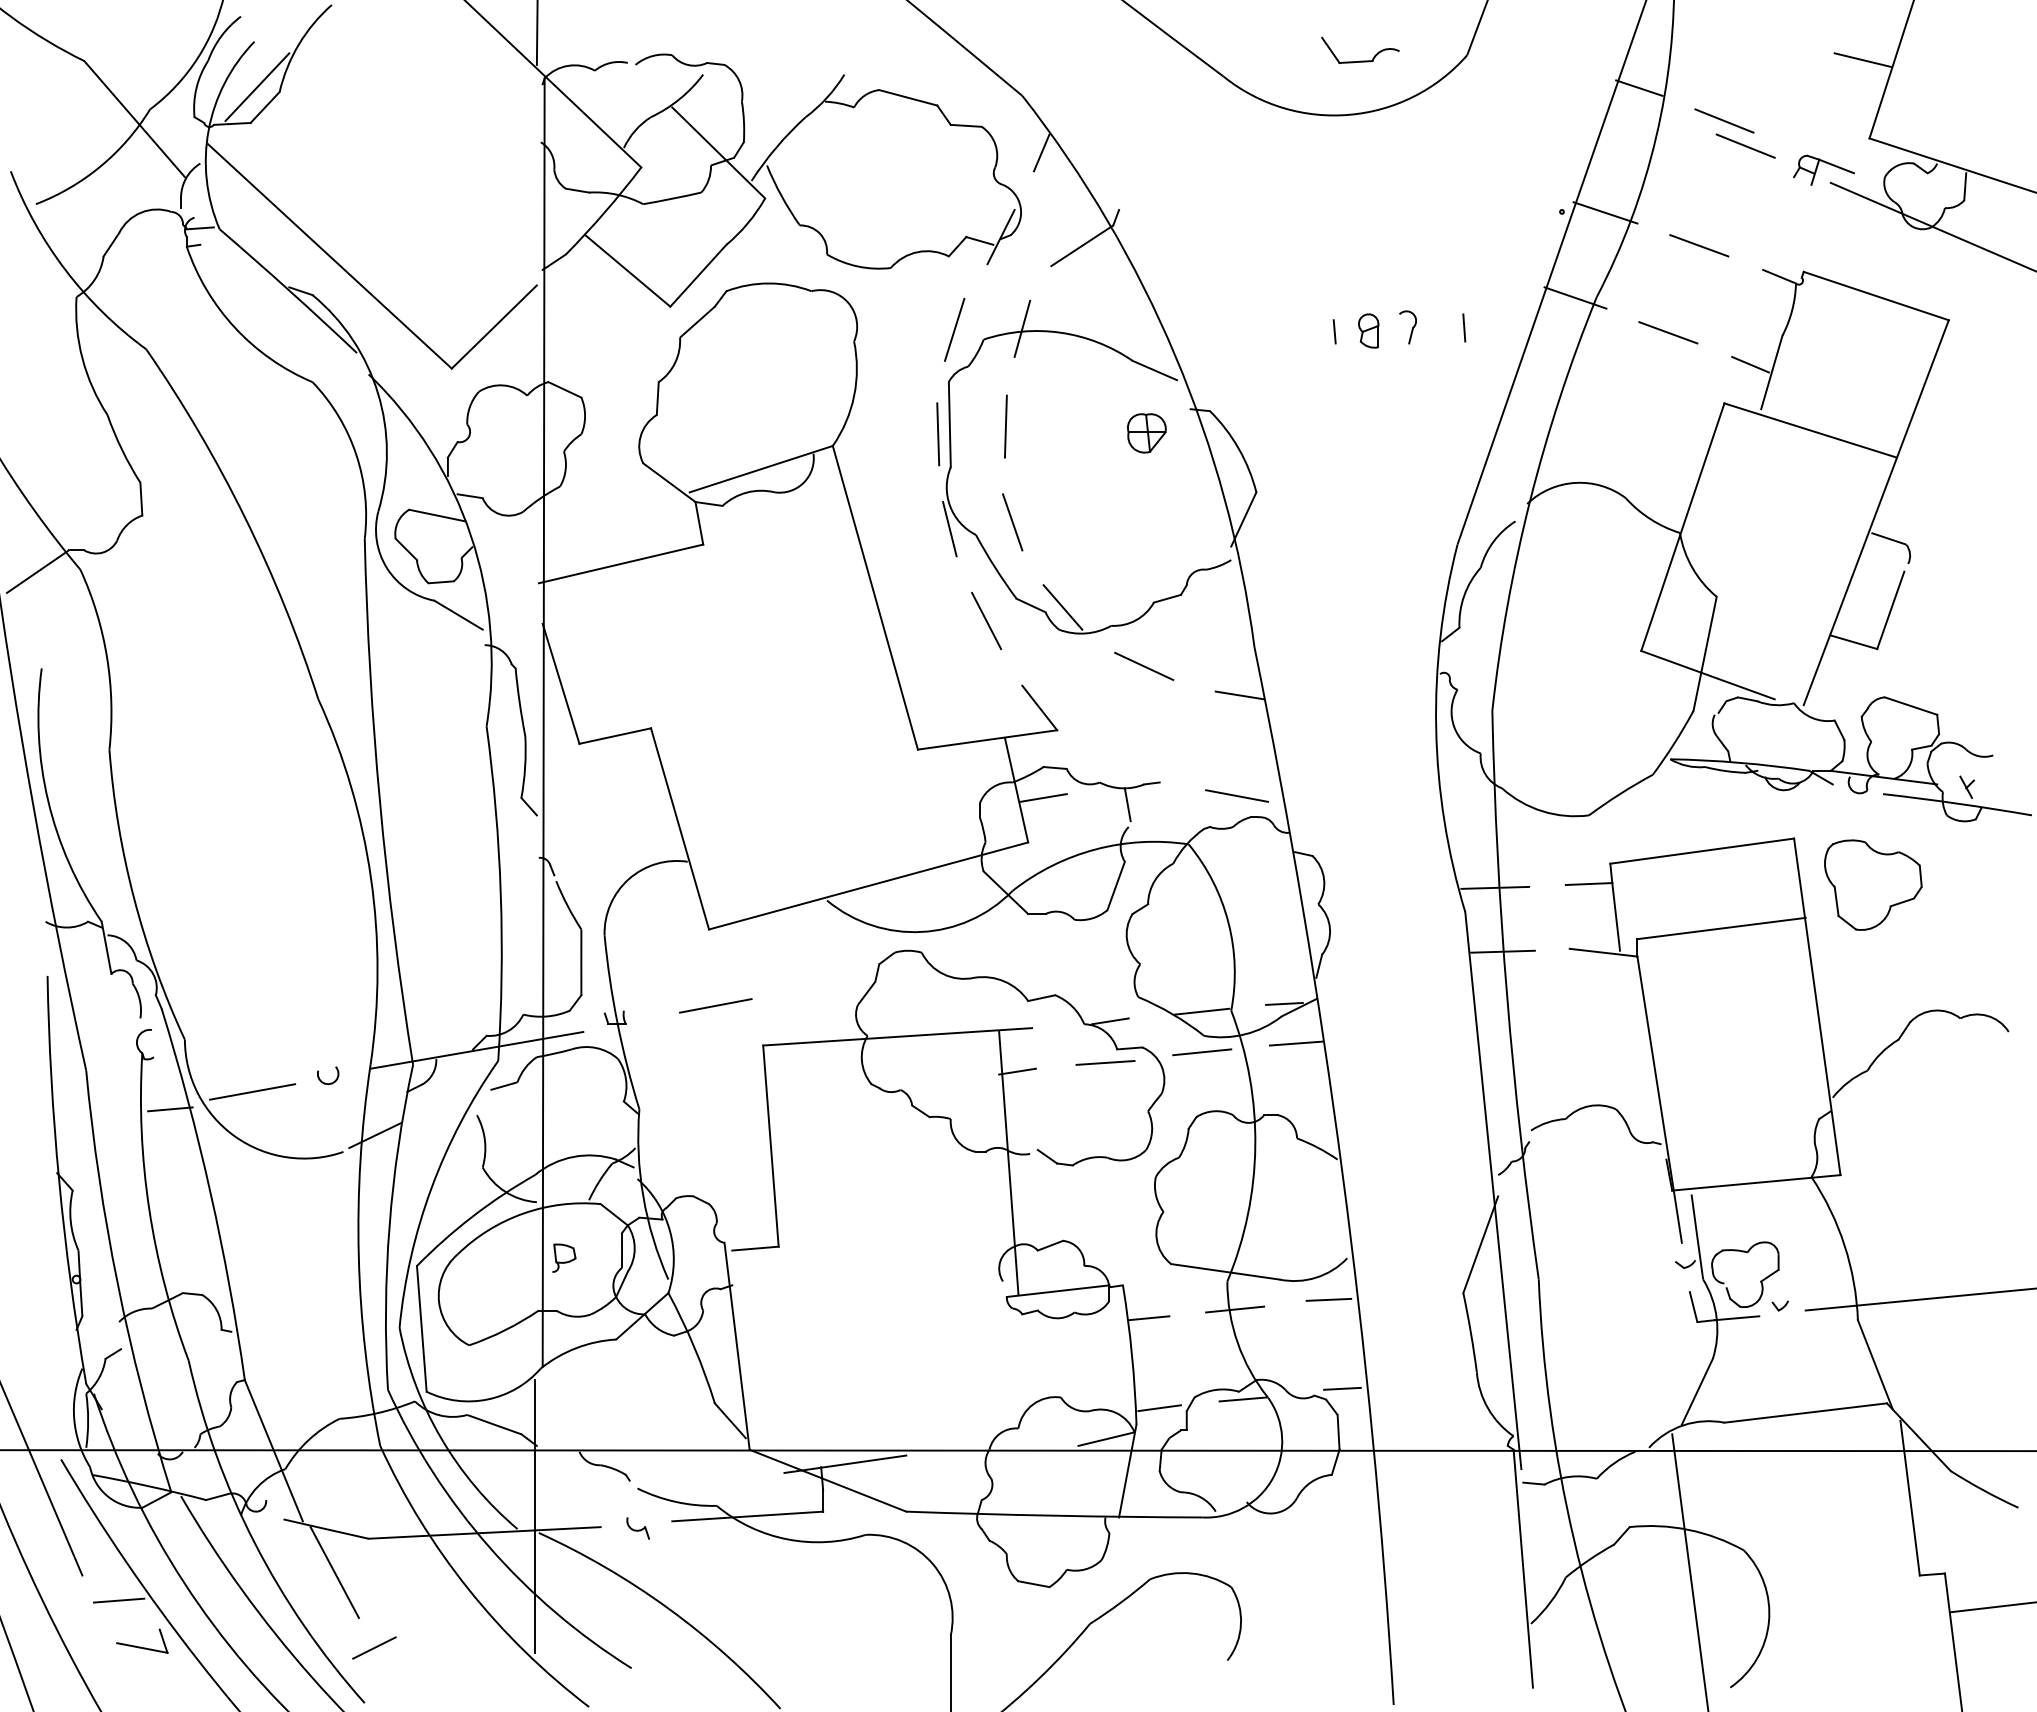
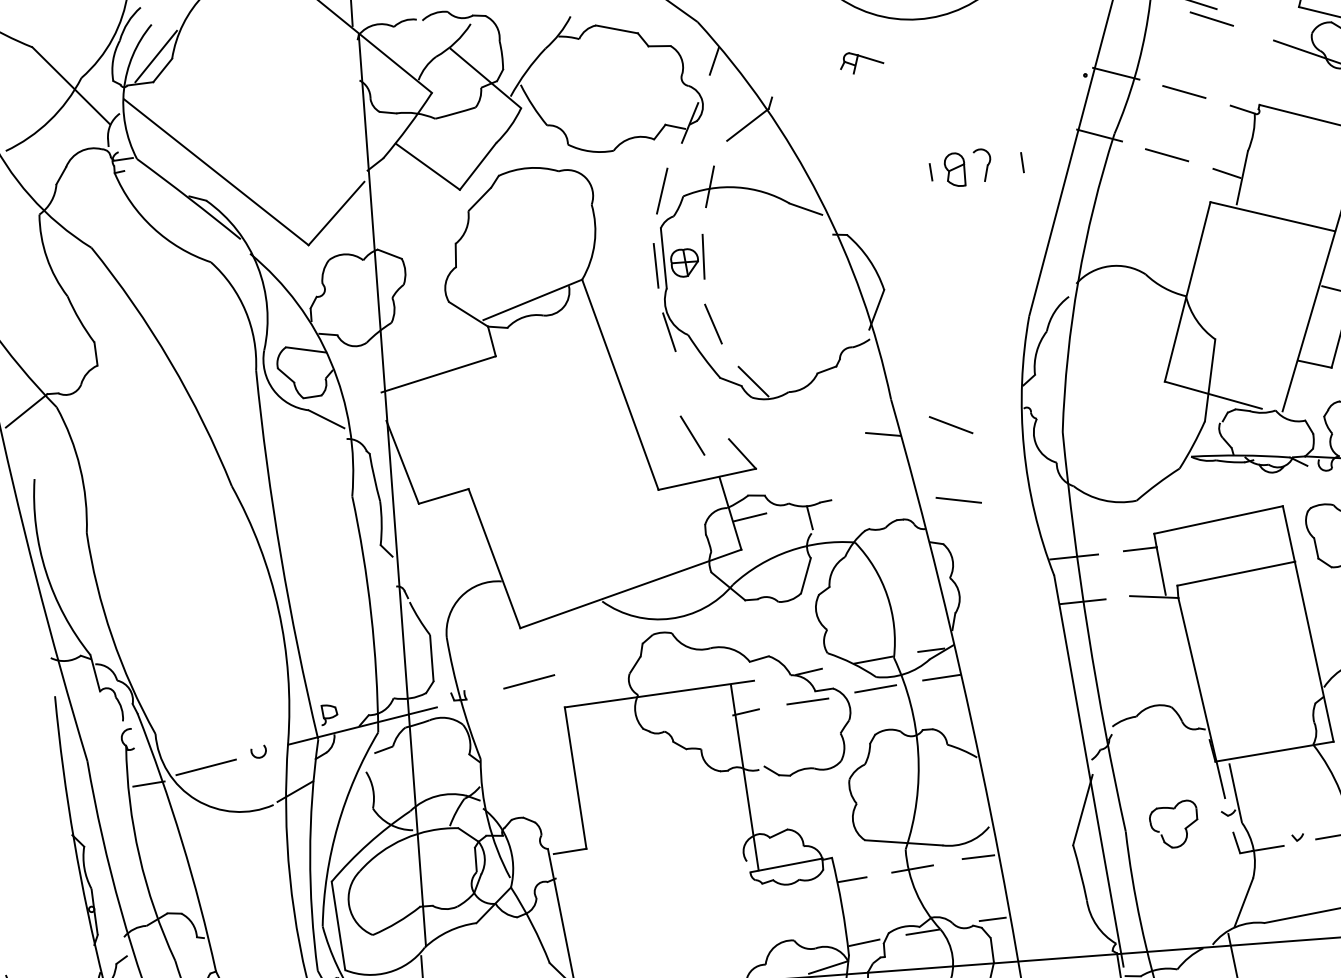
part: (1823, 169) -> (861, 62), moved
part: (1407, 327) -> (982, 165), size x1.4
part: (1368, 330) -> (954, 169), size x1.4
part: (1146, 433) -> (684, 263), moved
line: (986, 620) -> (692, 435), moved
line: (1144, 666) -> (951, 425), moved
line: (1236, 795) -> (958, 499), moved
part: (564, 1257) -> (329, 714), moved
part: (1760, 1280) -> (1185, 827), moved

